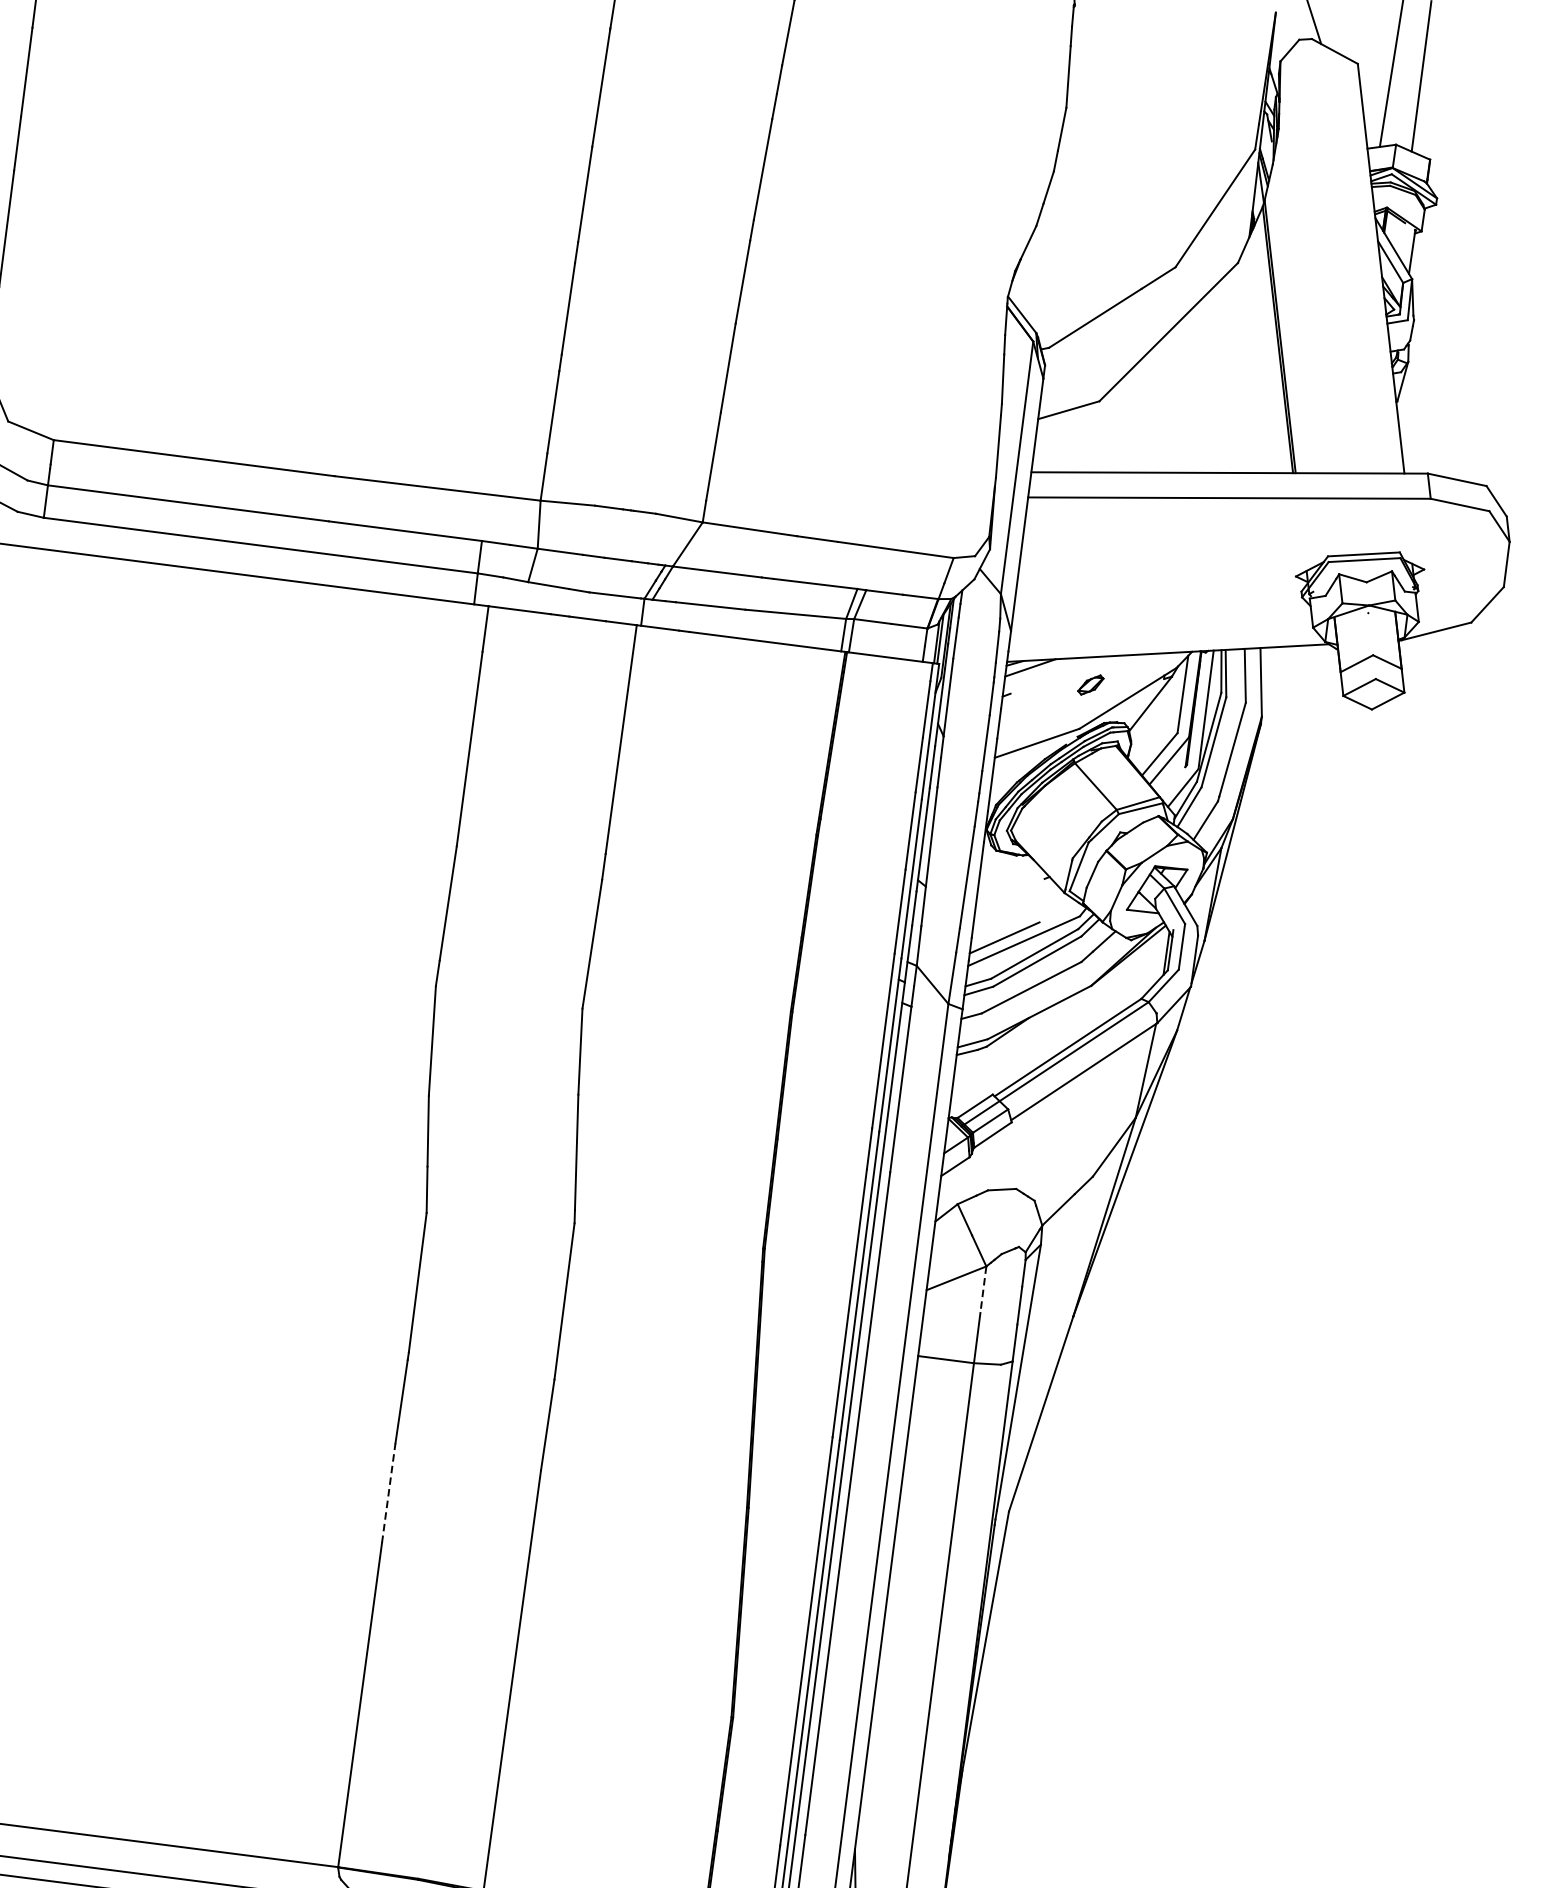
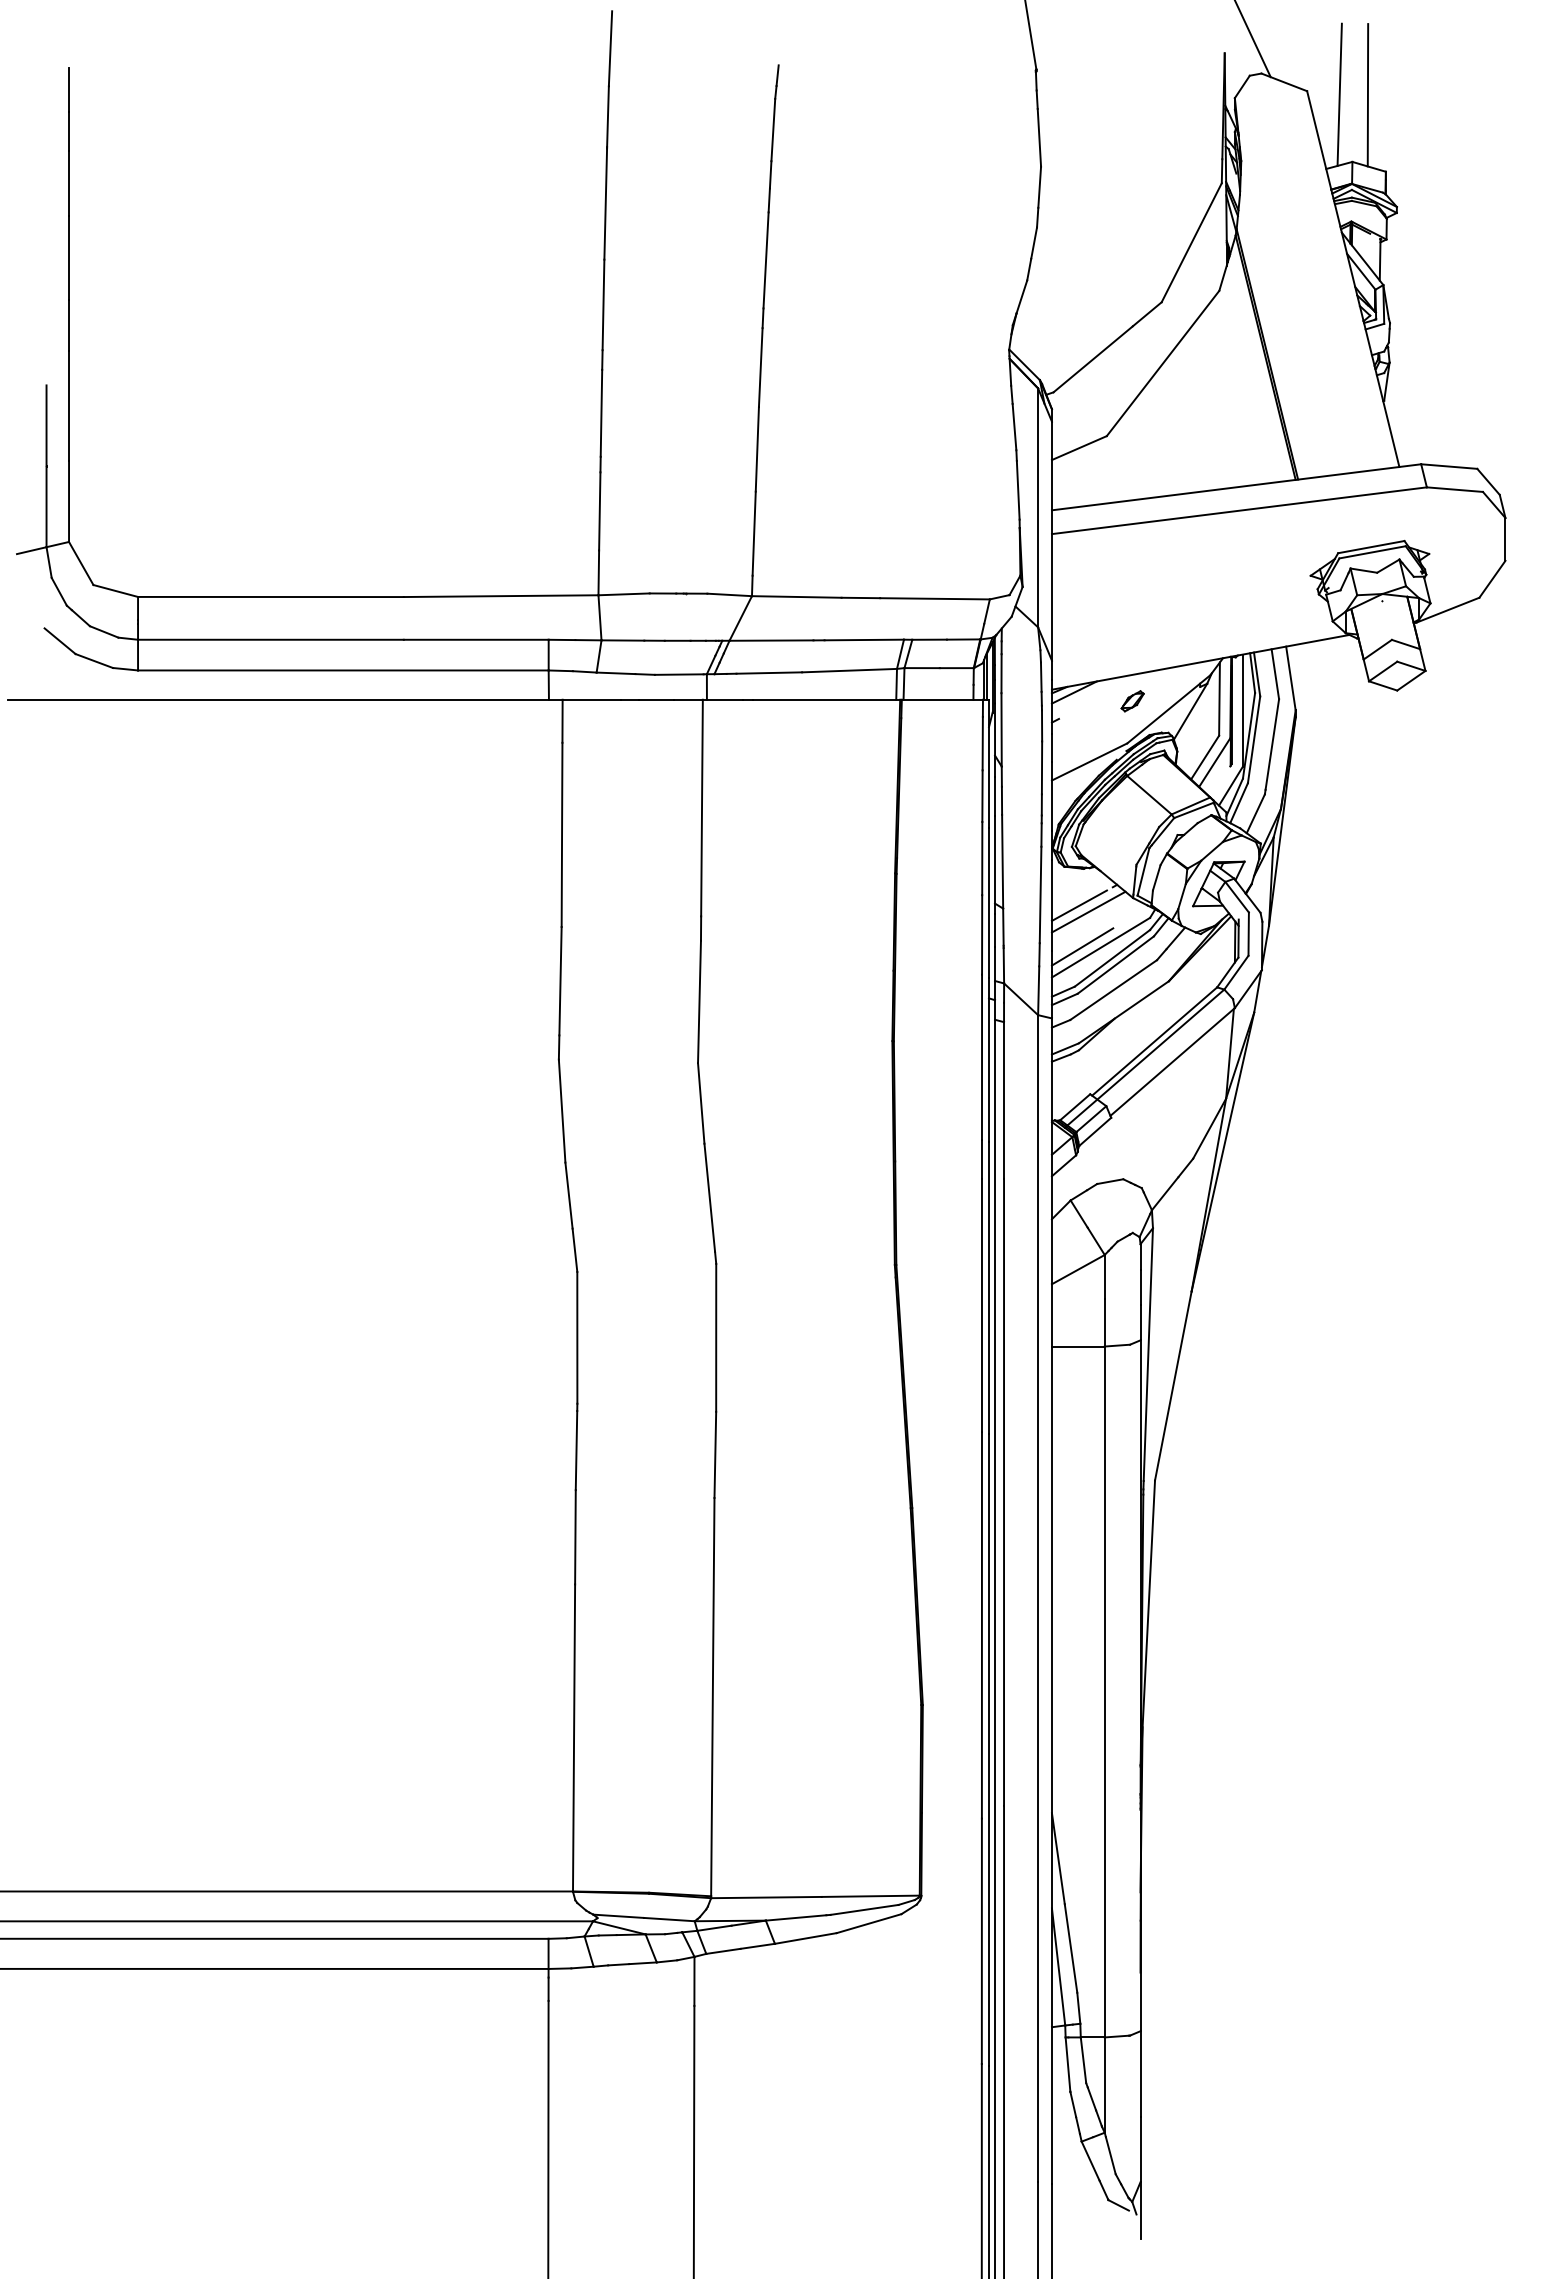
line: (1005, 893) -> (1078, 905), added
line: (1015, 901) -> (1088, 911), added
line: (983, 1290) -> (1104, 1277), dashed -> solid
line: (388, 1492) -> (575, 1536), dashed -> solid

